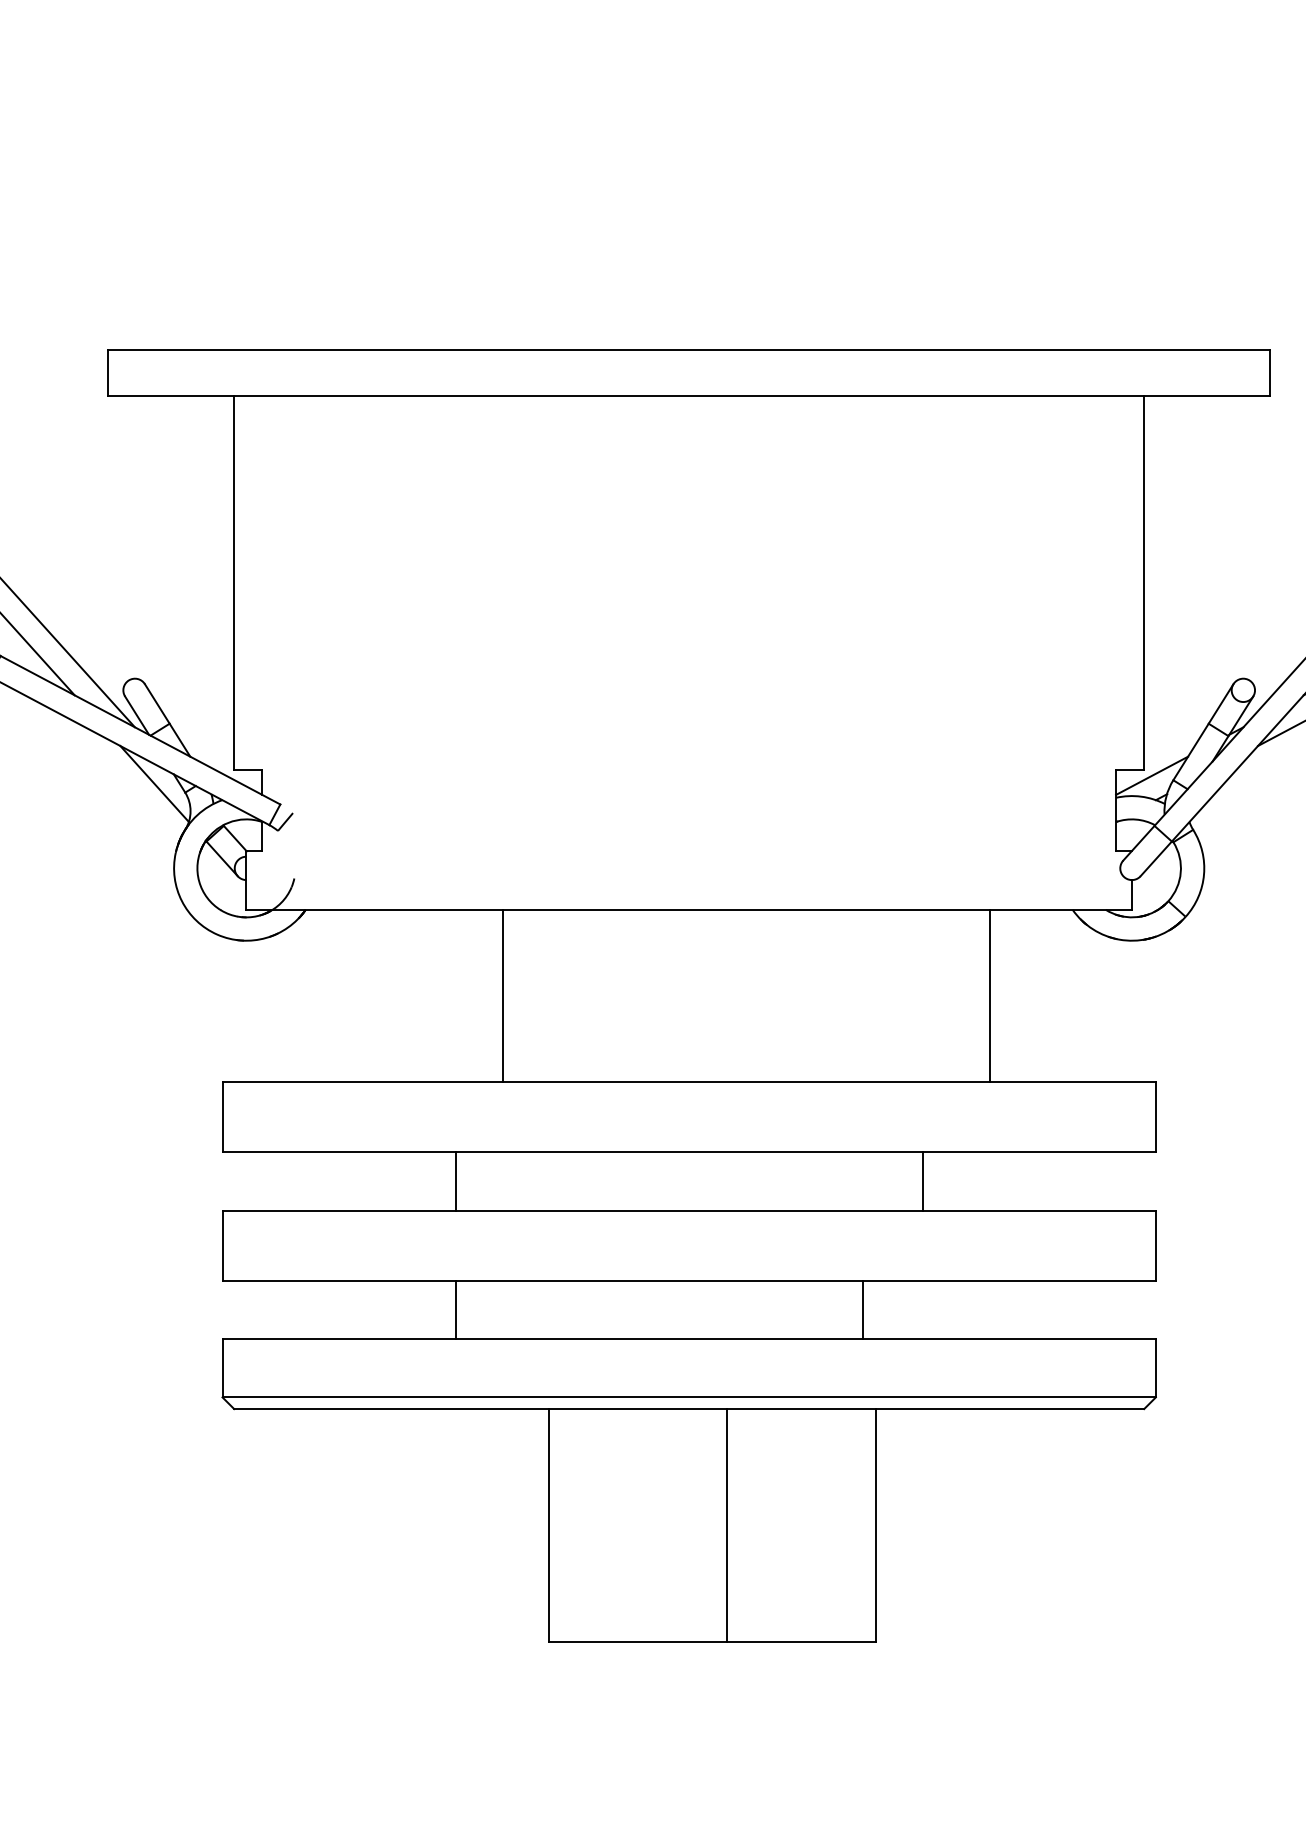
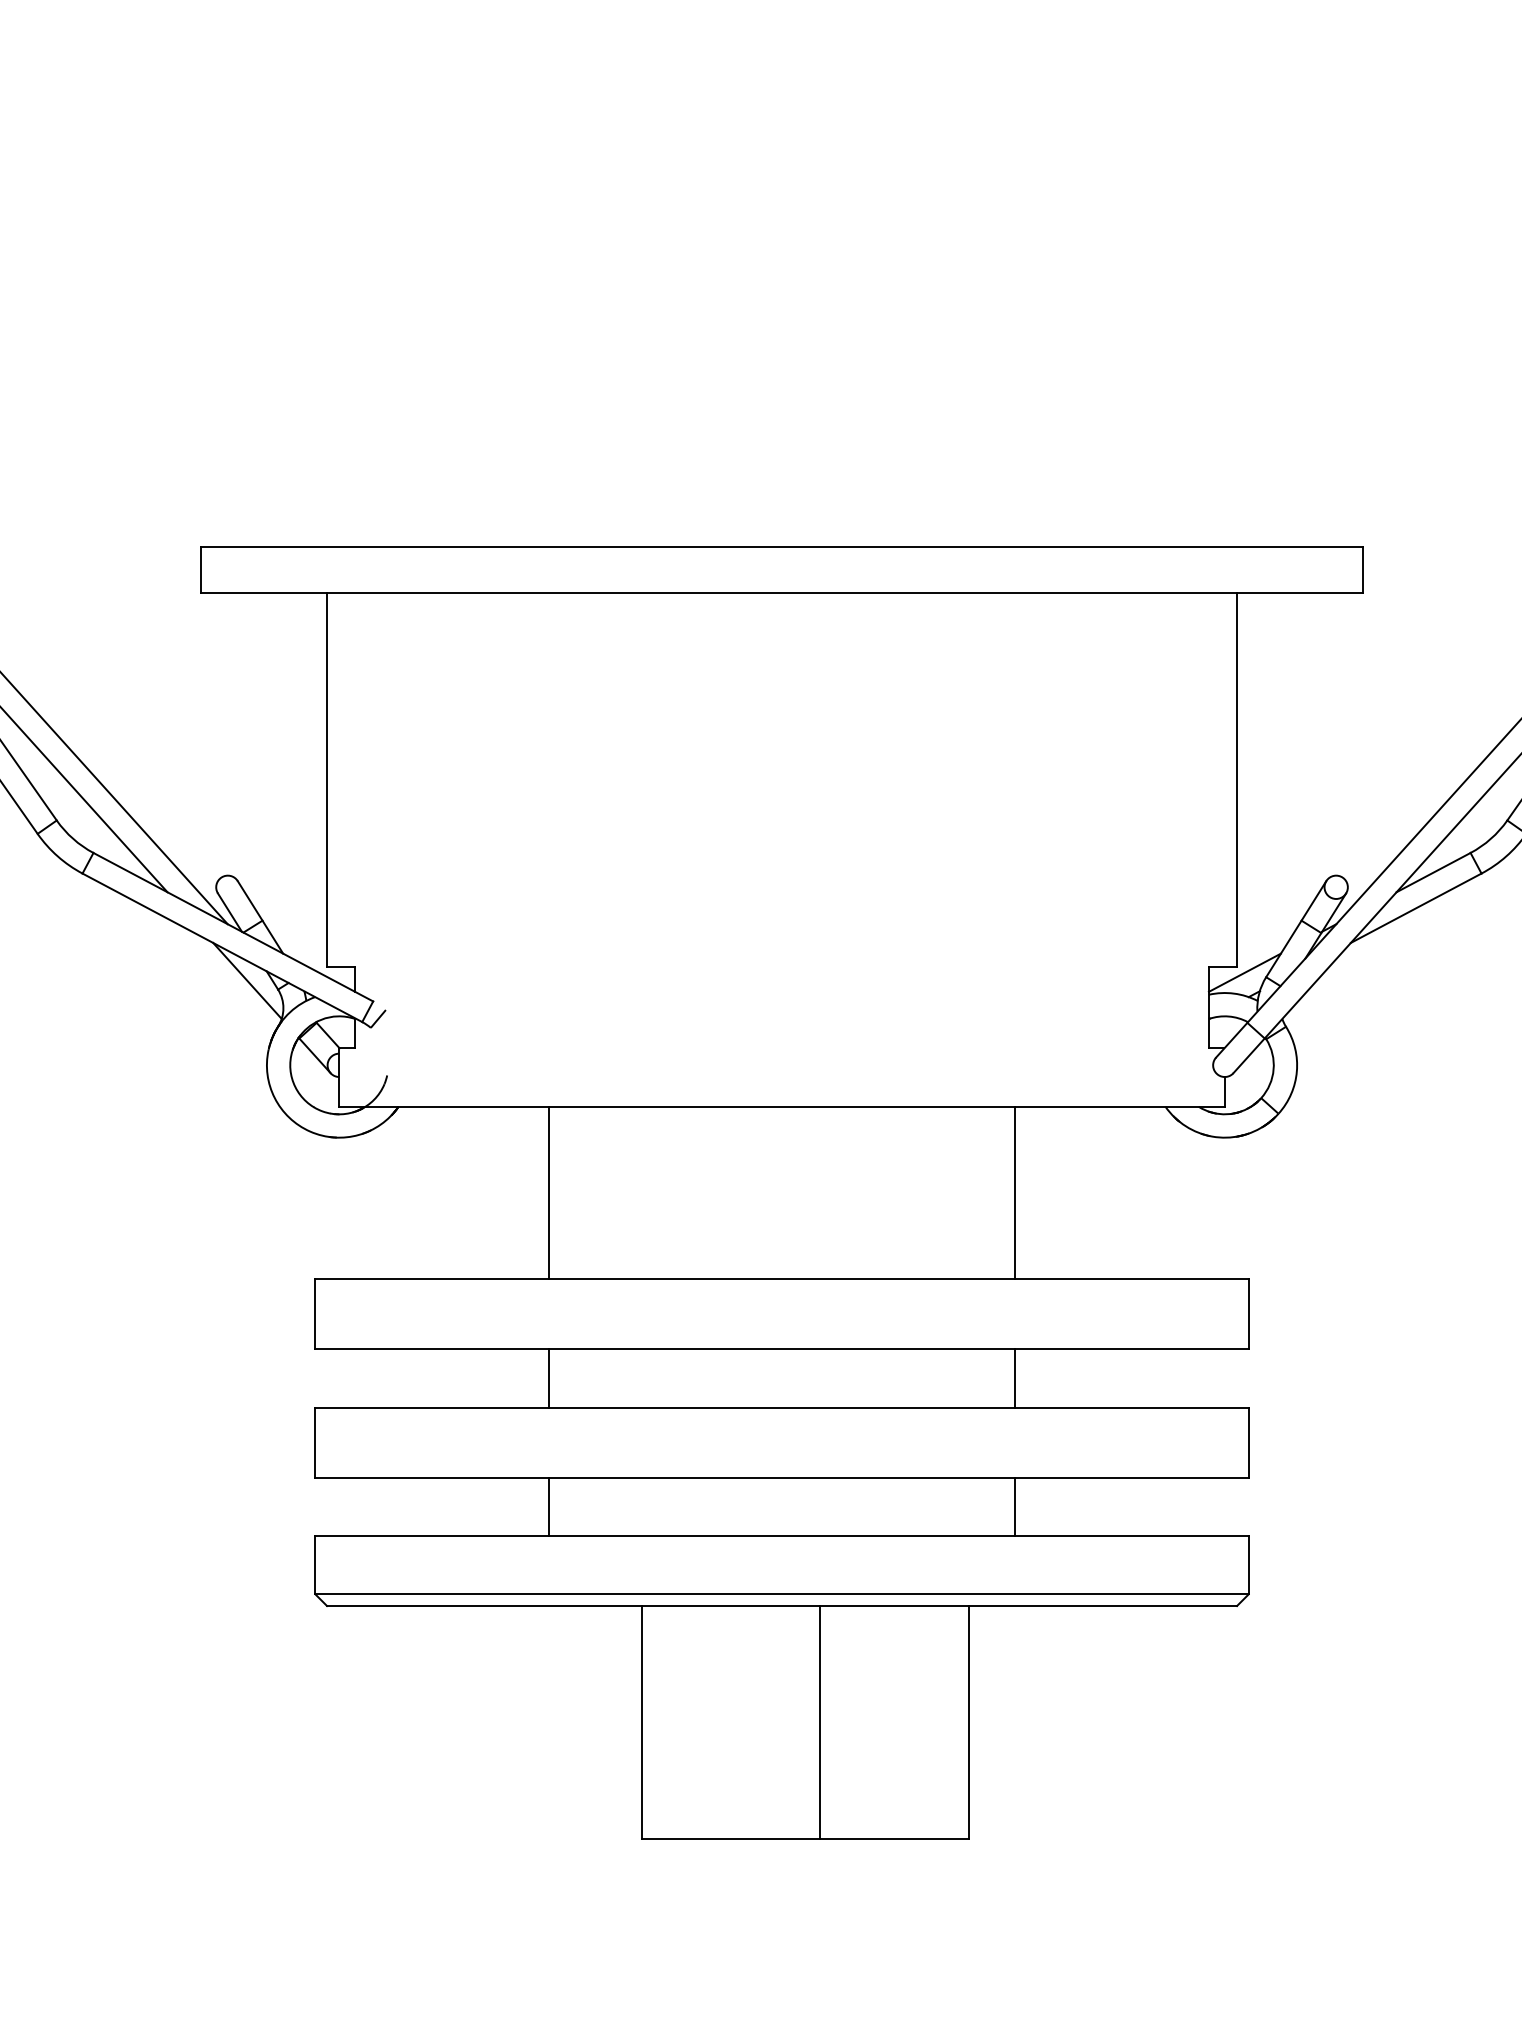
line: (502, 995) -> (548, 1192), moved
line: (989, 995) -> (1015, 1192), moved
line: (862, 1309) -> (1015, 1506), moved

